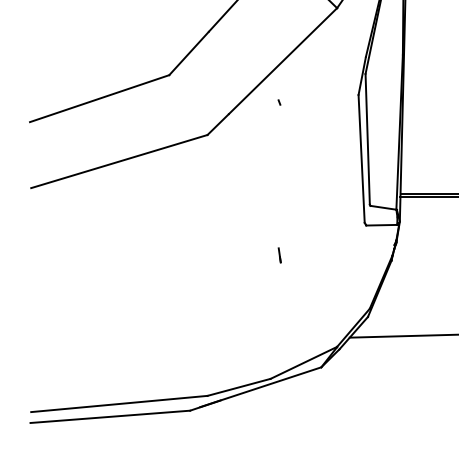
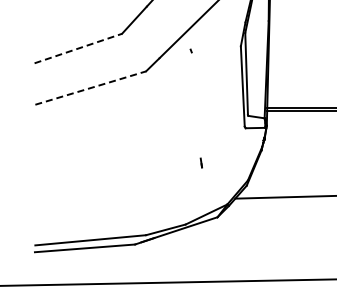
line: (99, 98) -> (78, 48), solid -> dashed
line: (119, 162) -> (90, 88), solid -> dashed
part: (278, 254) -> (200, 162), moved

